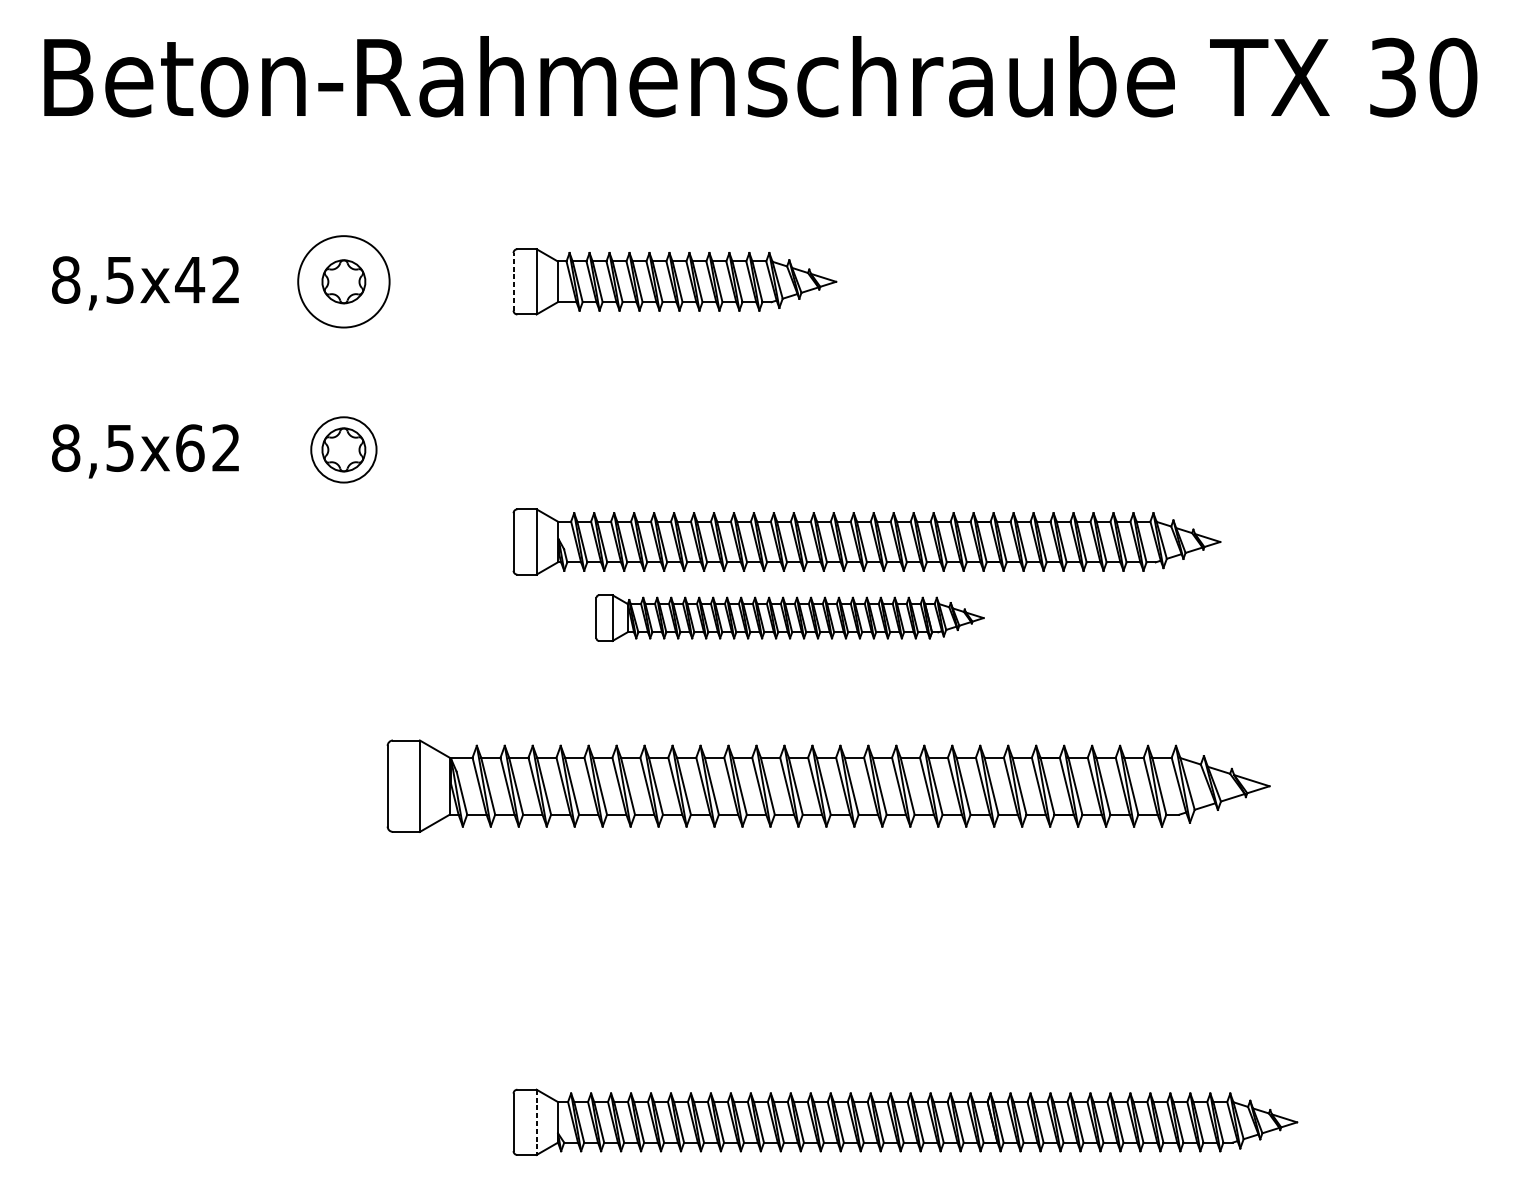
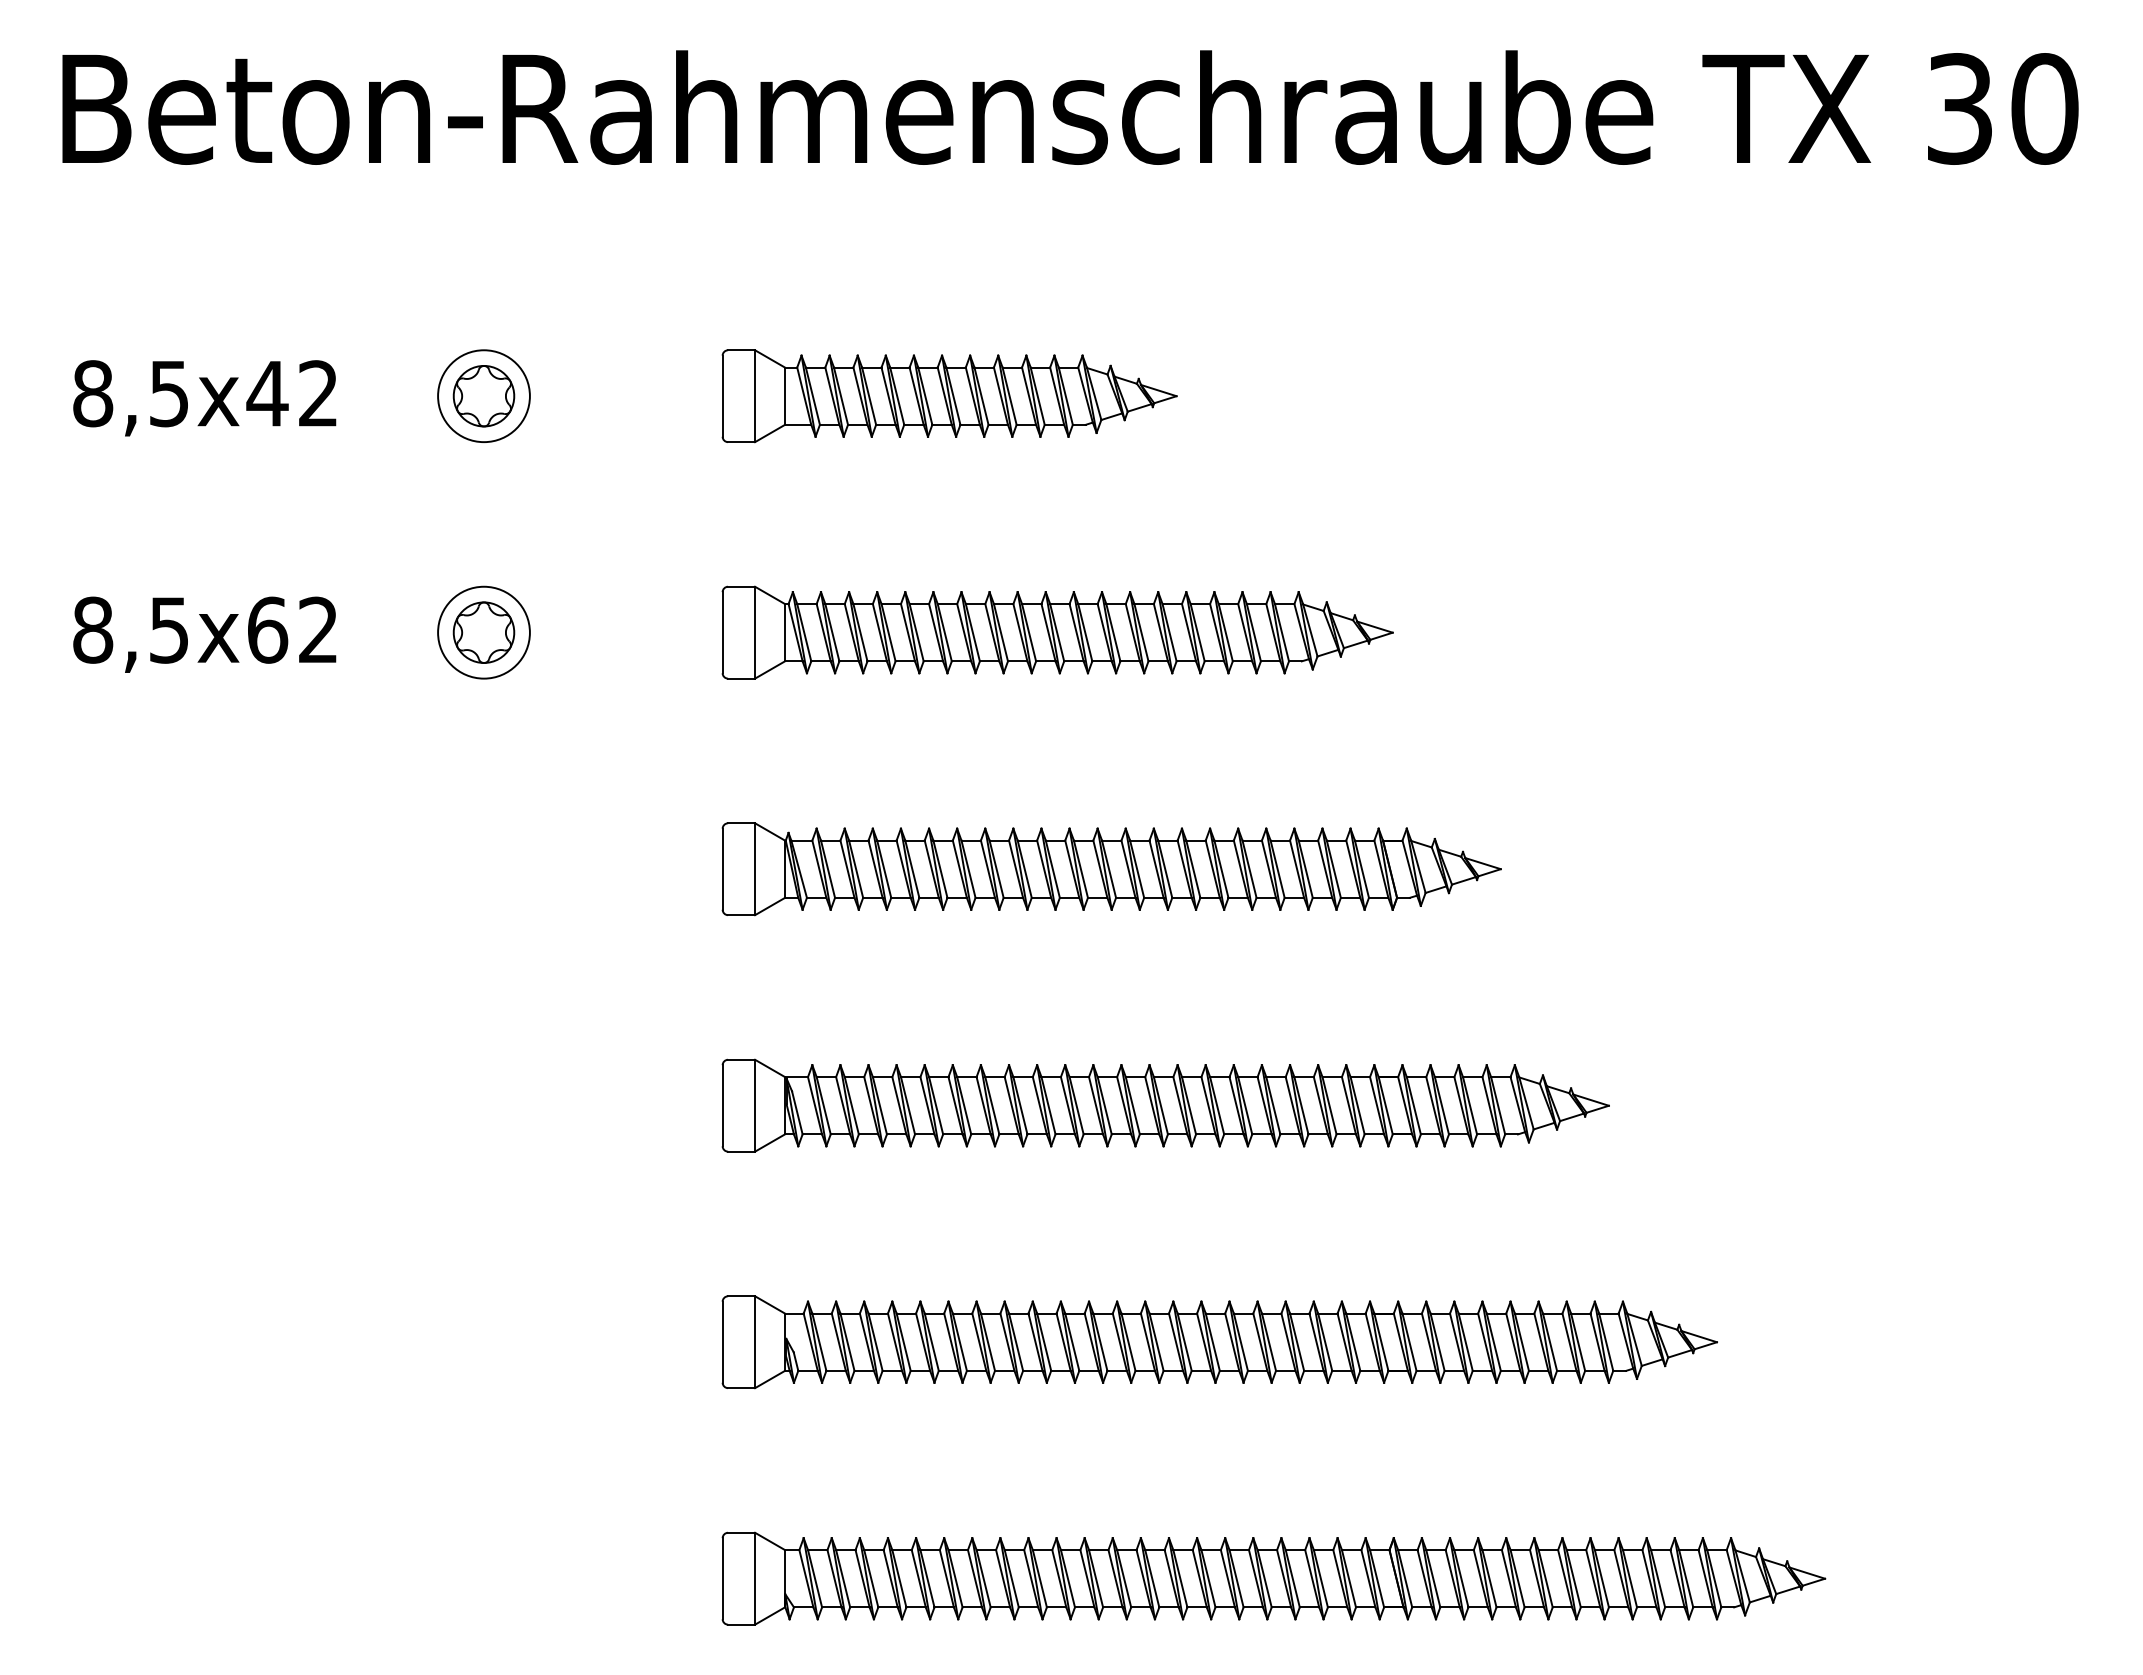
circle: (343, 282) -> (483, 396), size x0.71
line: (513, 282) -> (722, 396), dashed -> solid
part: (751, 449) -> (1057, 632), added
part: (866, 542) -> (1219, 1342), moved
part: (789, 618) -> (1111, 869), size x1.43
part: (828, 785) -> (1165, 1105), size x0.71
line: (536, 1122) -> (755, 1578), dashed -> solid

